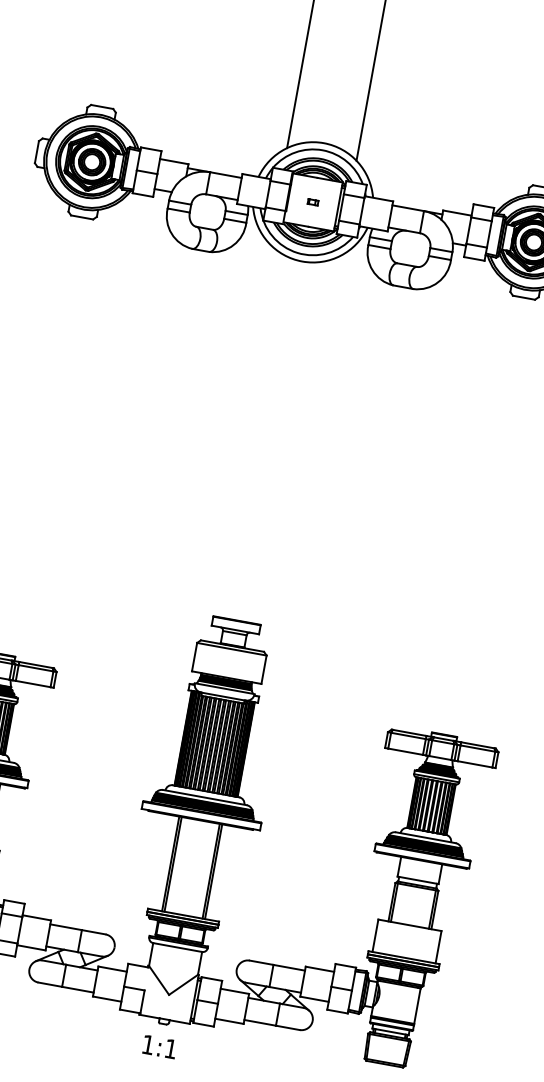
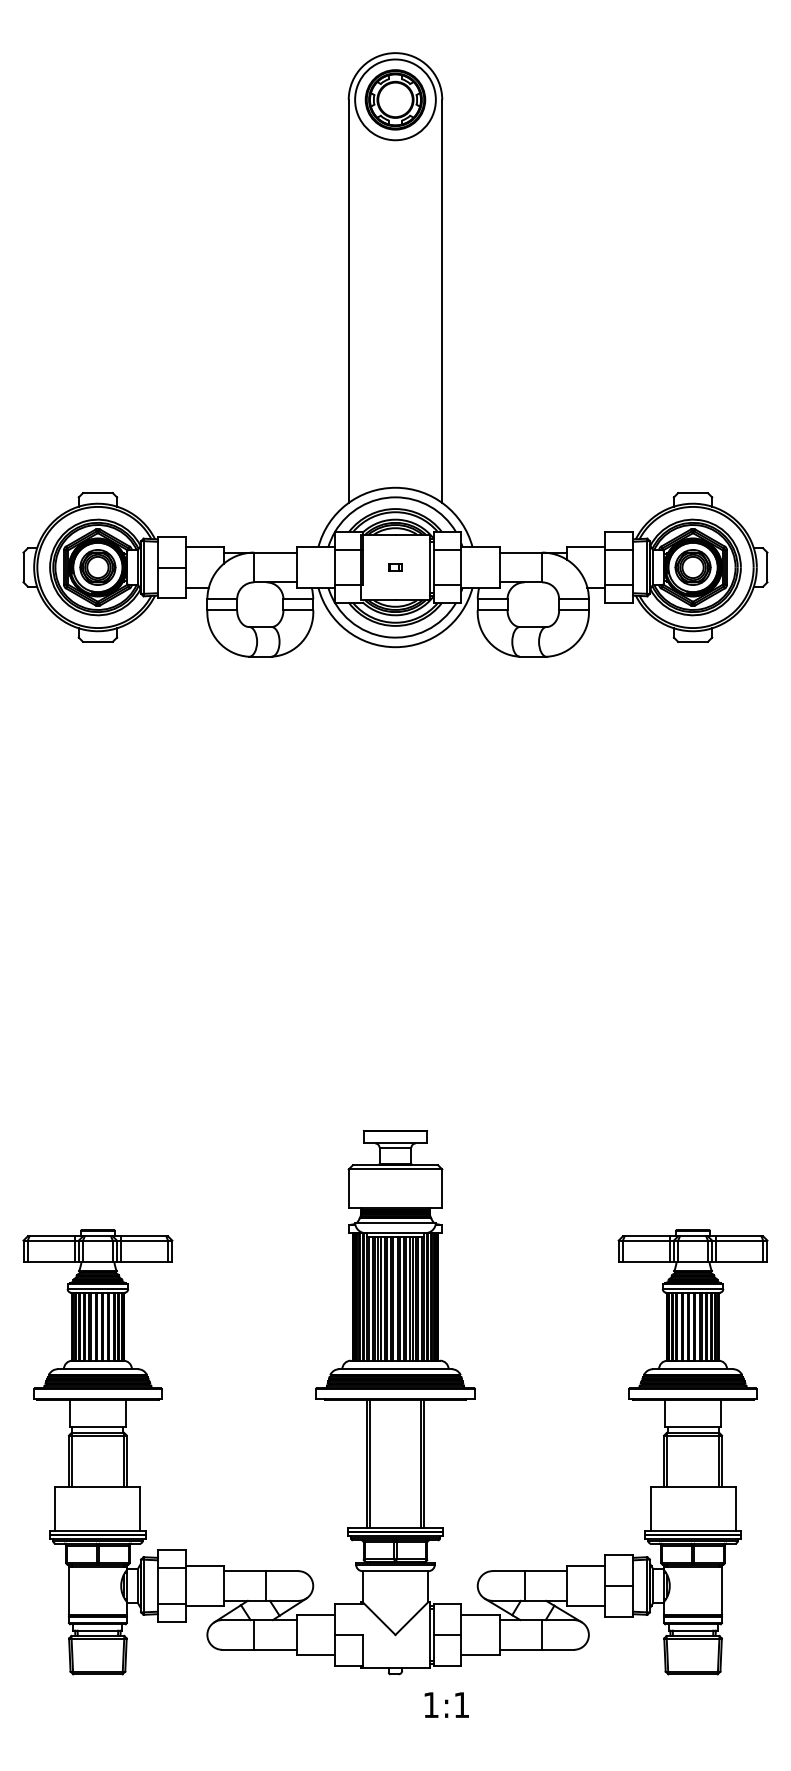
text: (159, 1046) -> (446, 1704), moved

